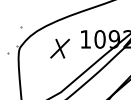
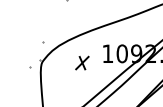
part: (60, 48) -> (82, 62), size x0.7

